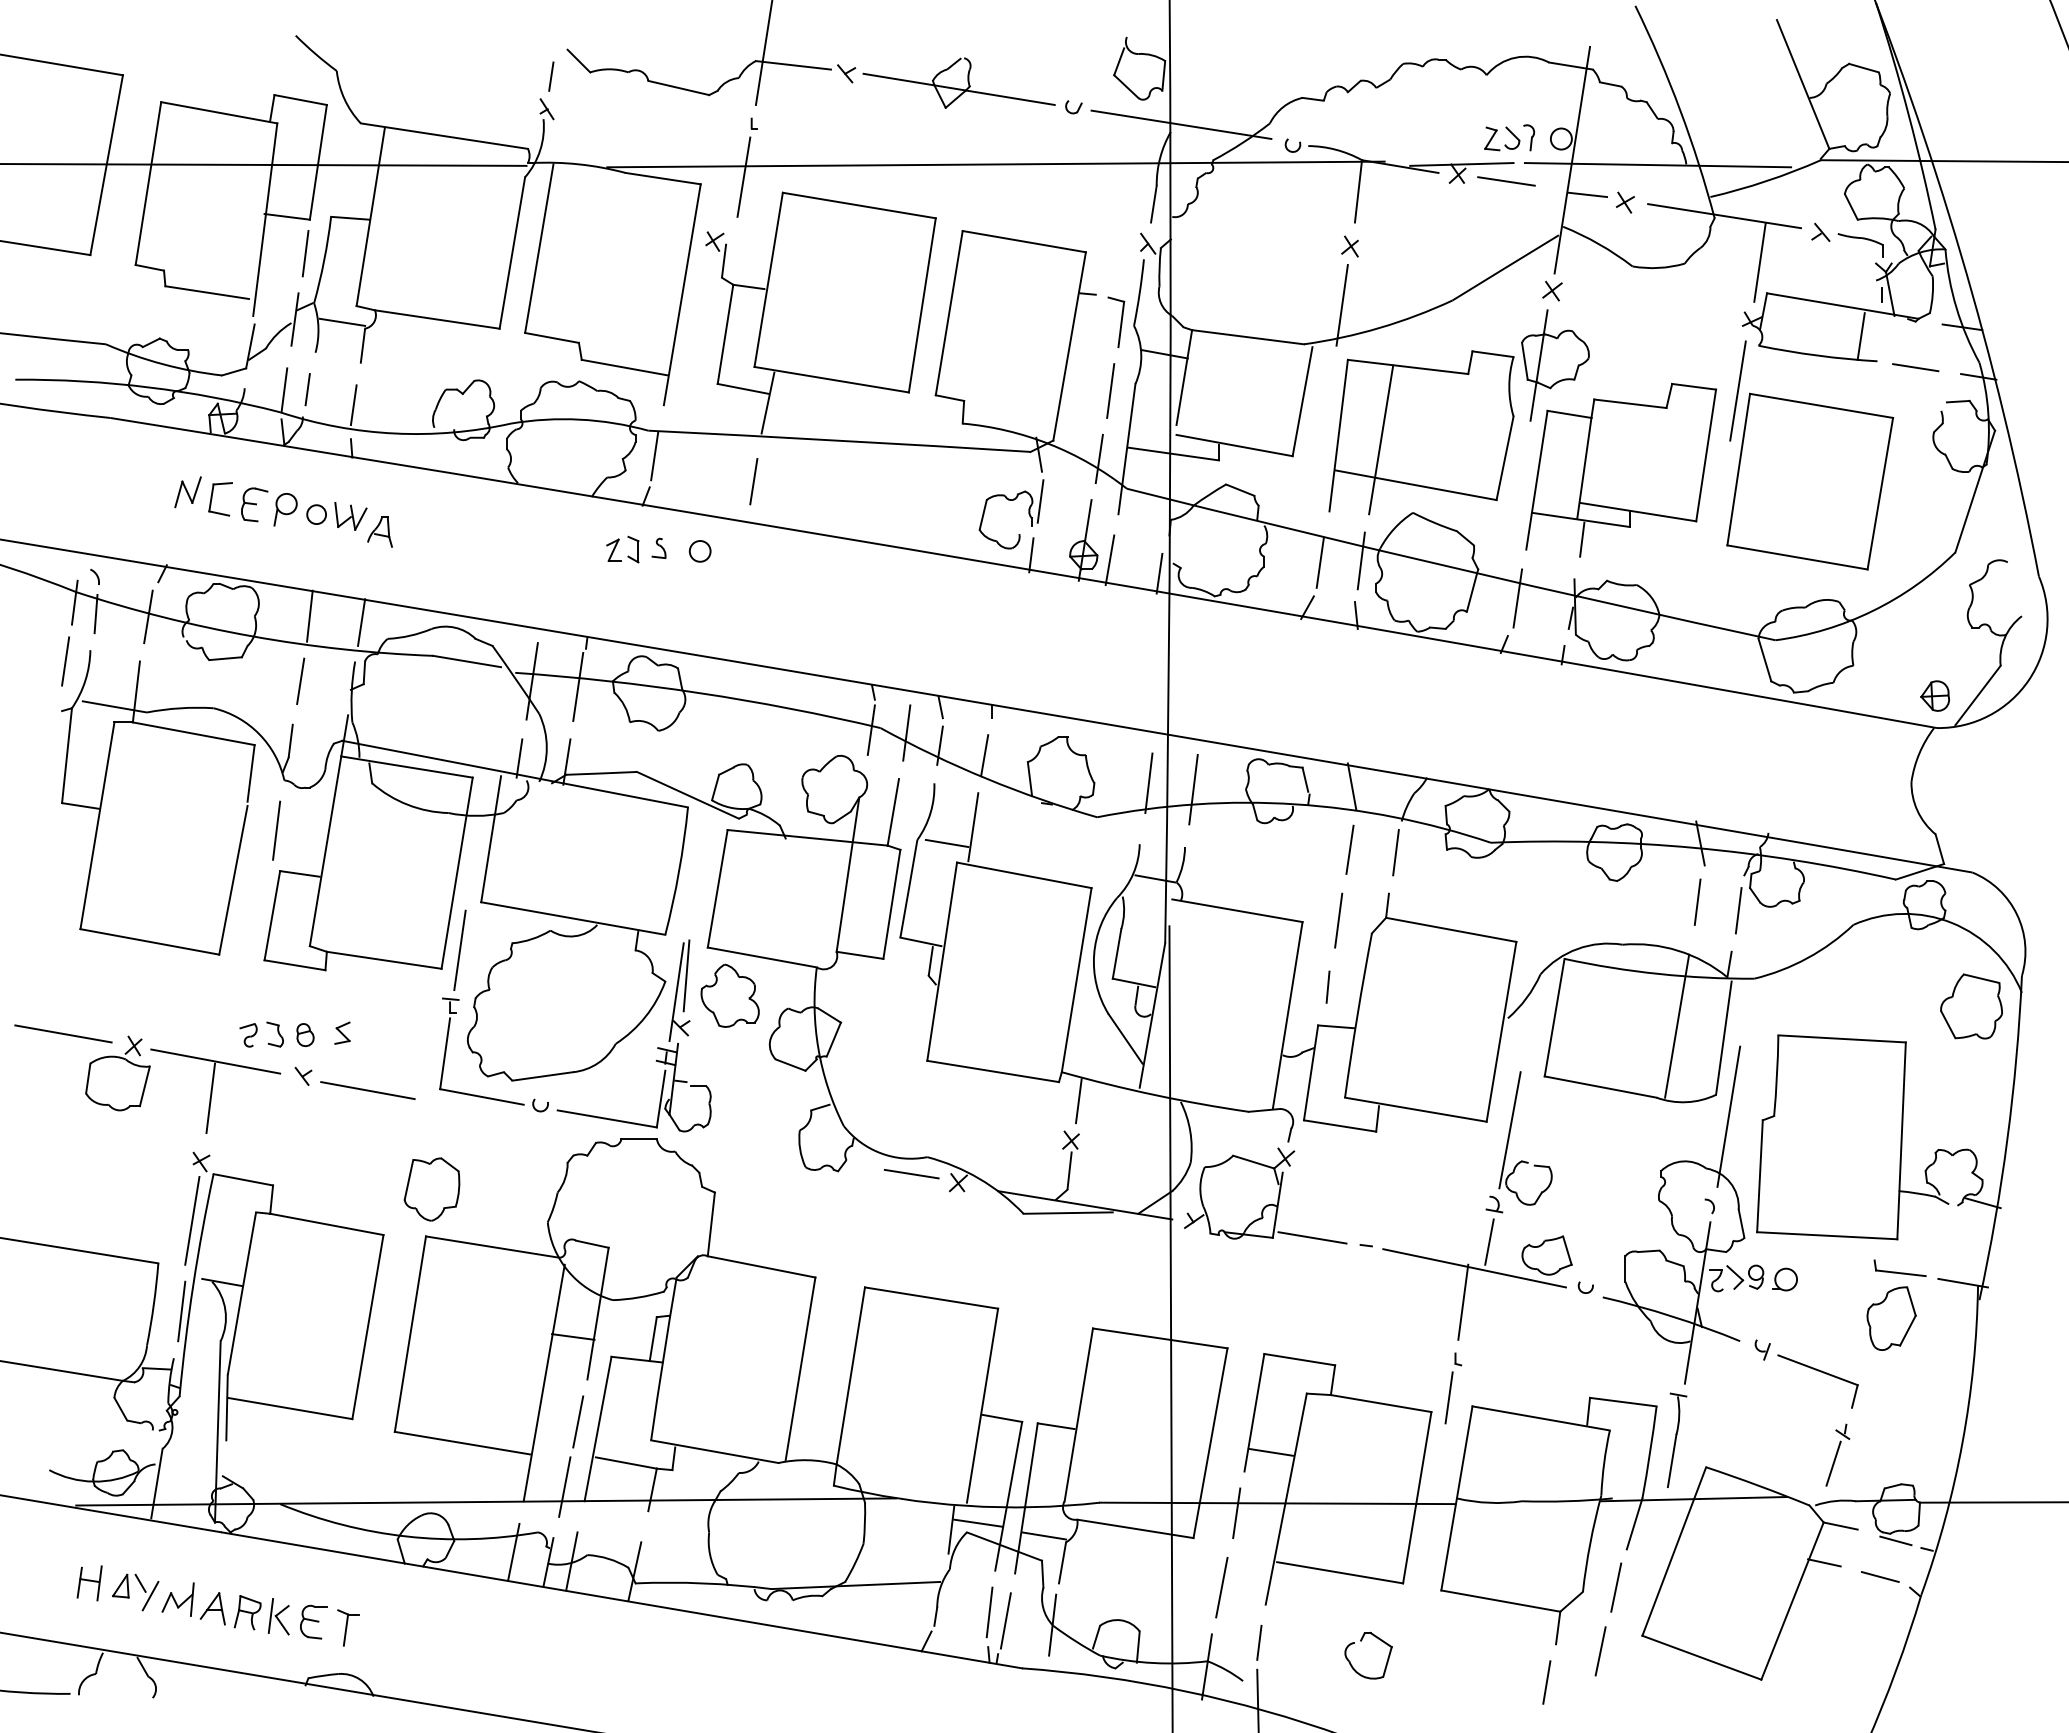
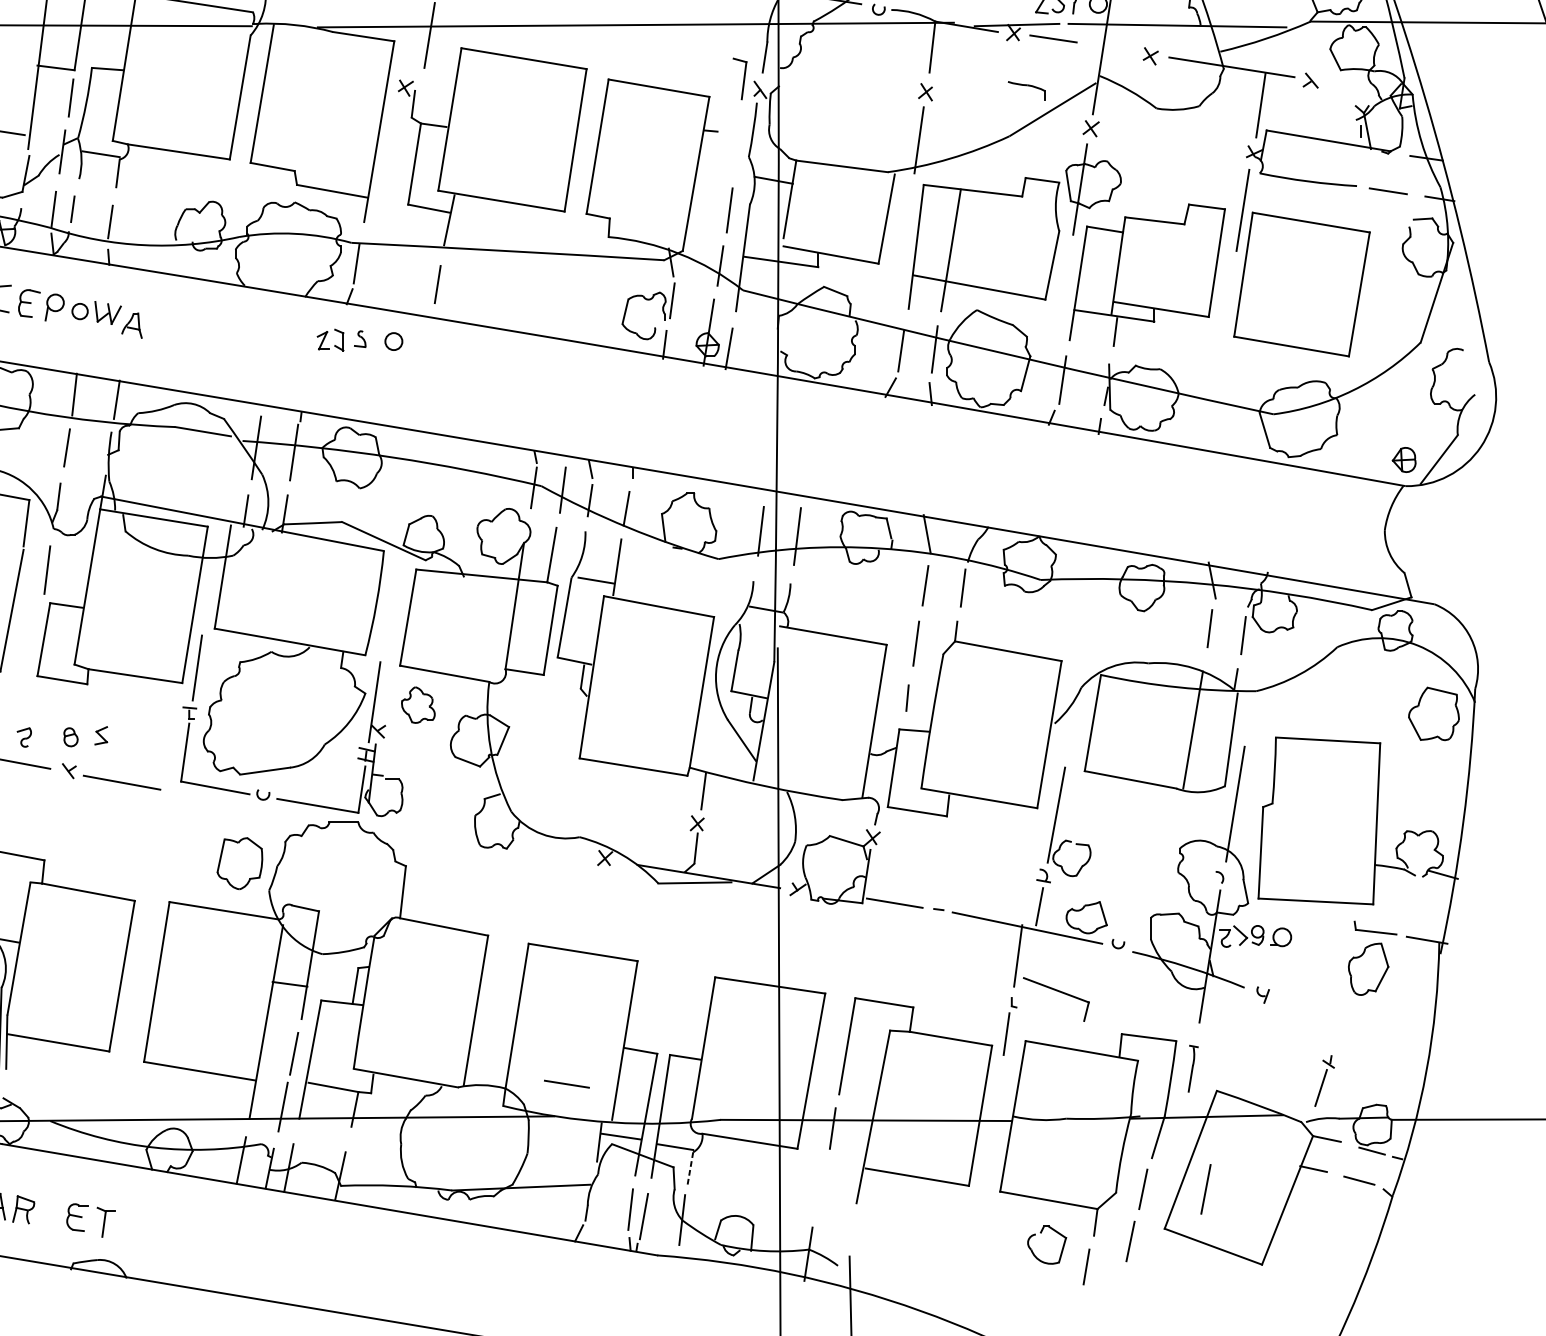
line: (1587, 194) -> (1119, 49), removed
part: (1862, 239) -> (1028, 86), moved
part: (1116, 321) -> (740, 78), moved
line: (1860, 336) -> (1343, 165), removed
line: (1159, 573) -> (769, 359), removed
line: (686, 975) -> (382, 688), removed
part: (729, 995) -> (417, 704), size x0.7
part: (274, 1034) -> (45, 736), removed
line: (911, 1173) -> (566, 1083), moved
part: (431, 1189) -> (239, 863), moved
part: (1820, 1372) -> (1058, 992), moved
part: (1677, 1439) -> (1193, 1068), size x0.6
line: (1271, 1451) -> (861, 1077), removed
line: (1062, 1562) -> (690, 1168), solid -> dashed
line: (1221, 1587) -> (1205, 1189), moved
part: (278, 1616) -> (48, 1212), removed
part: (1361, 1641) -> (1041, 1233), moved
line: (1259, 1642) -> (851, 1234), removed

